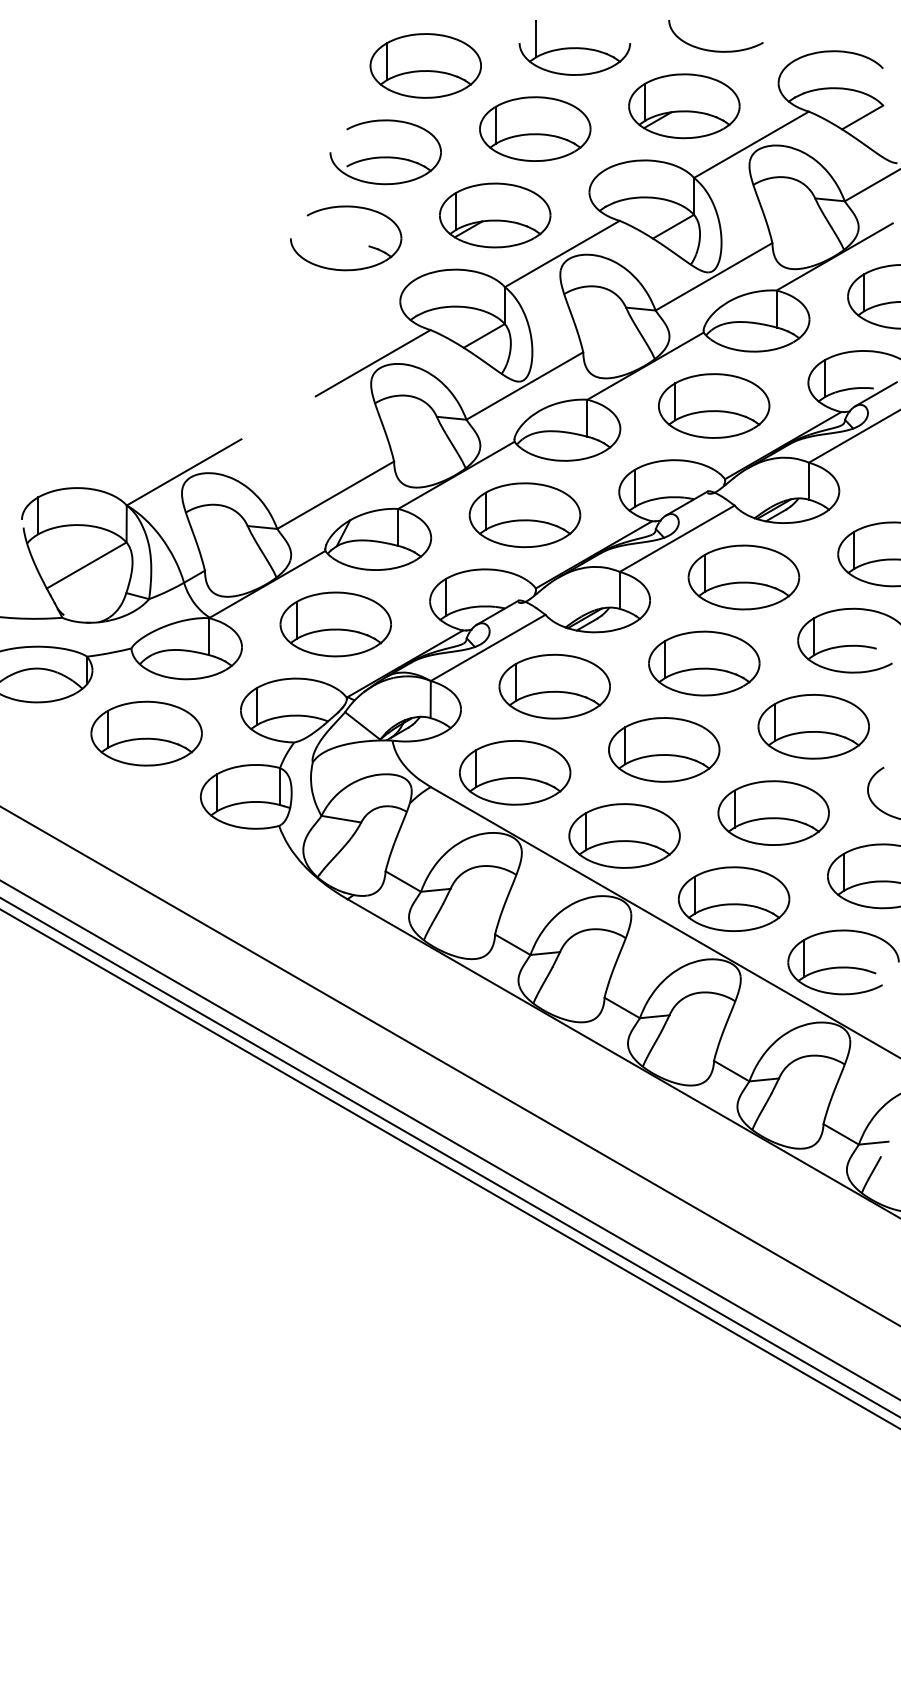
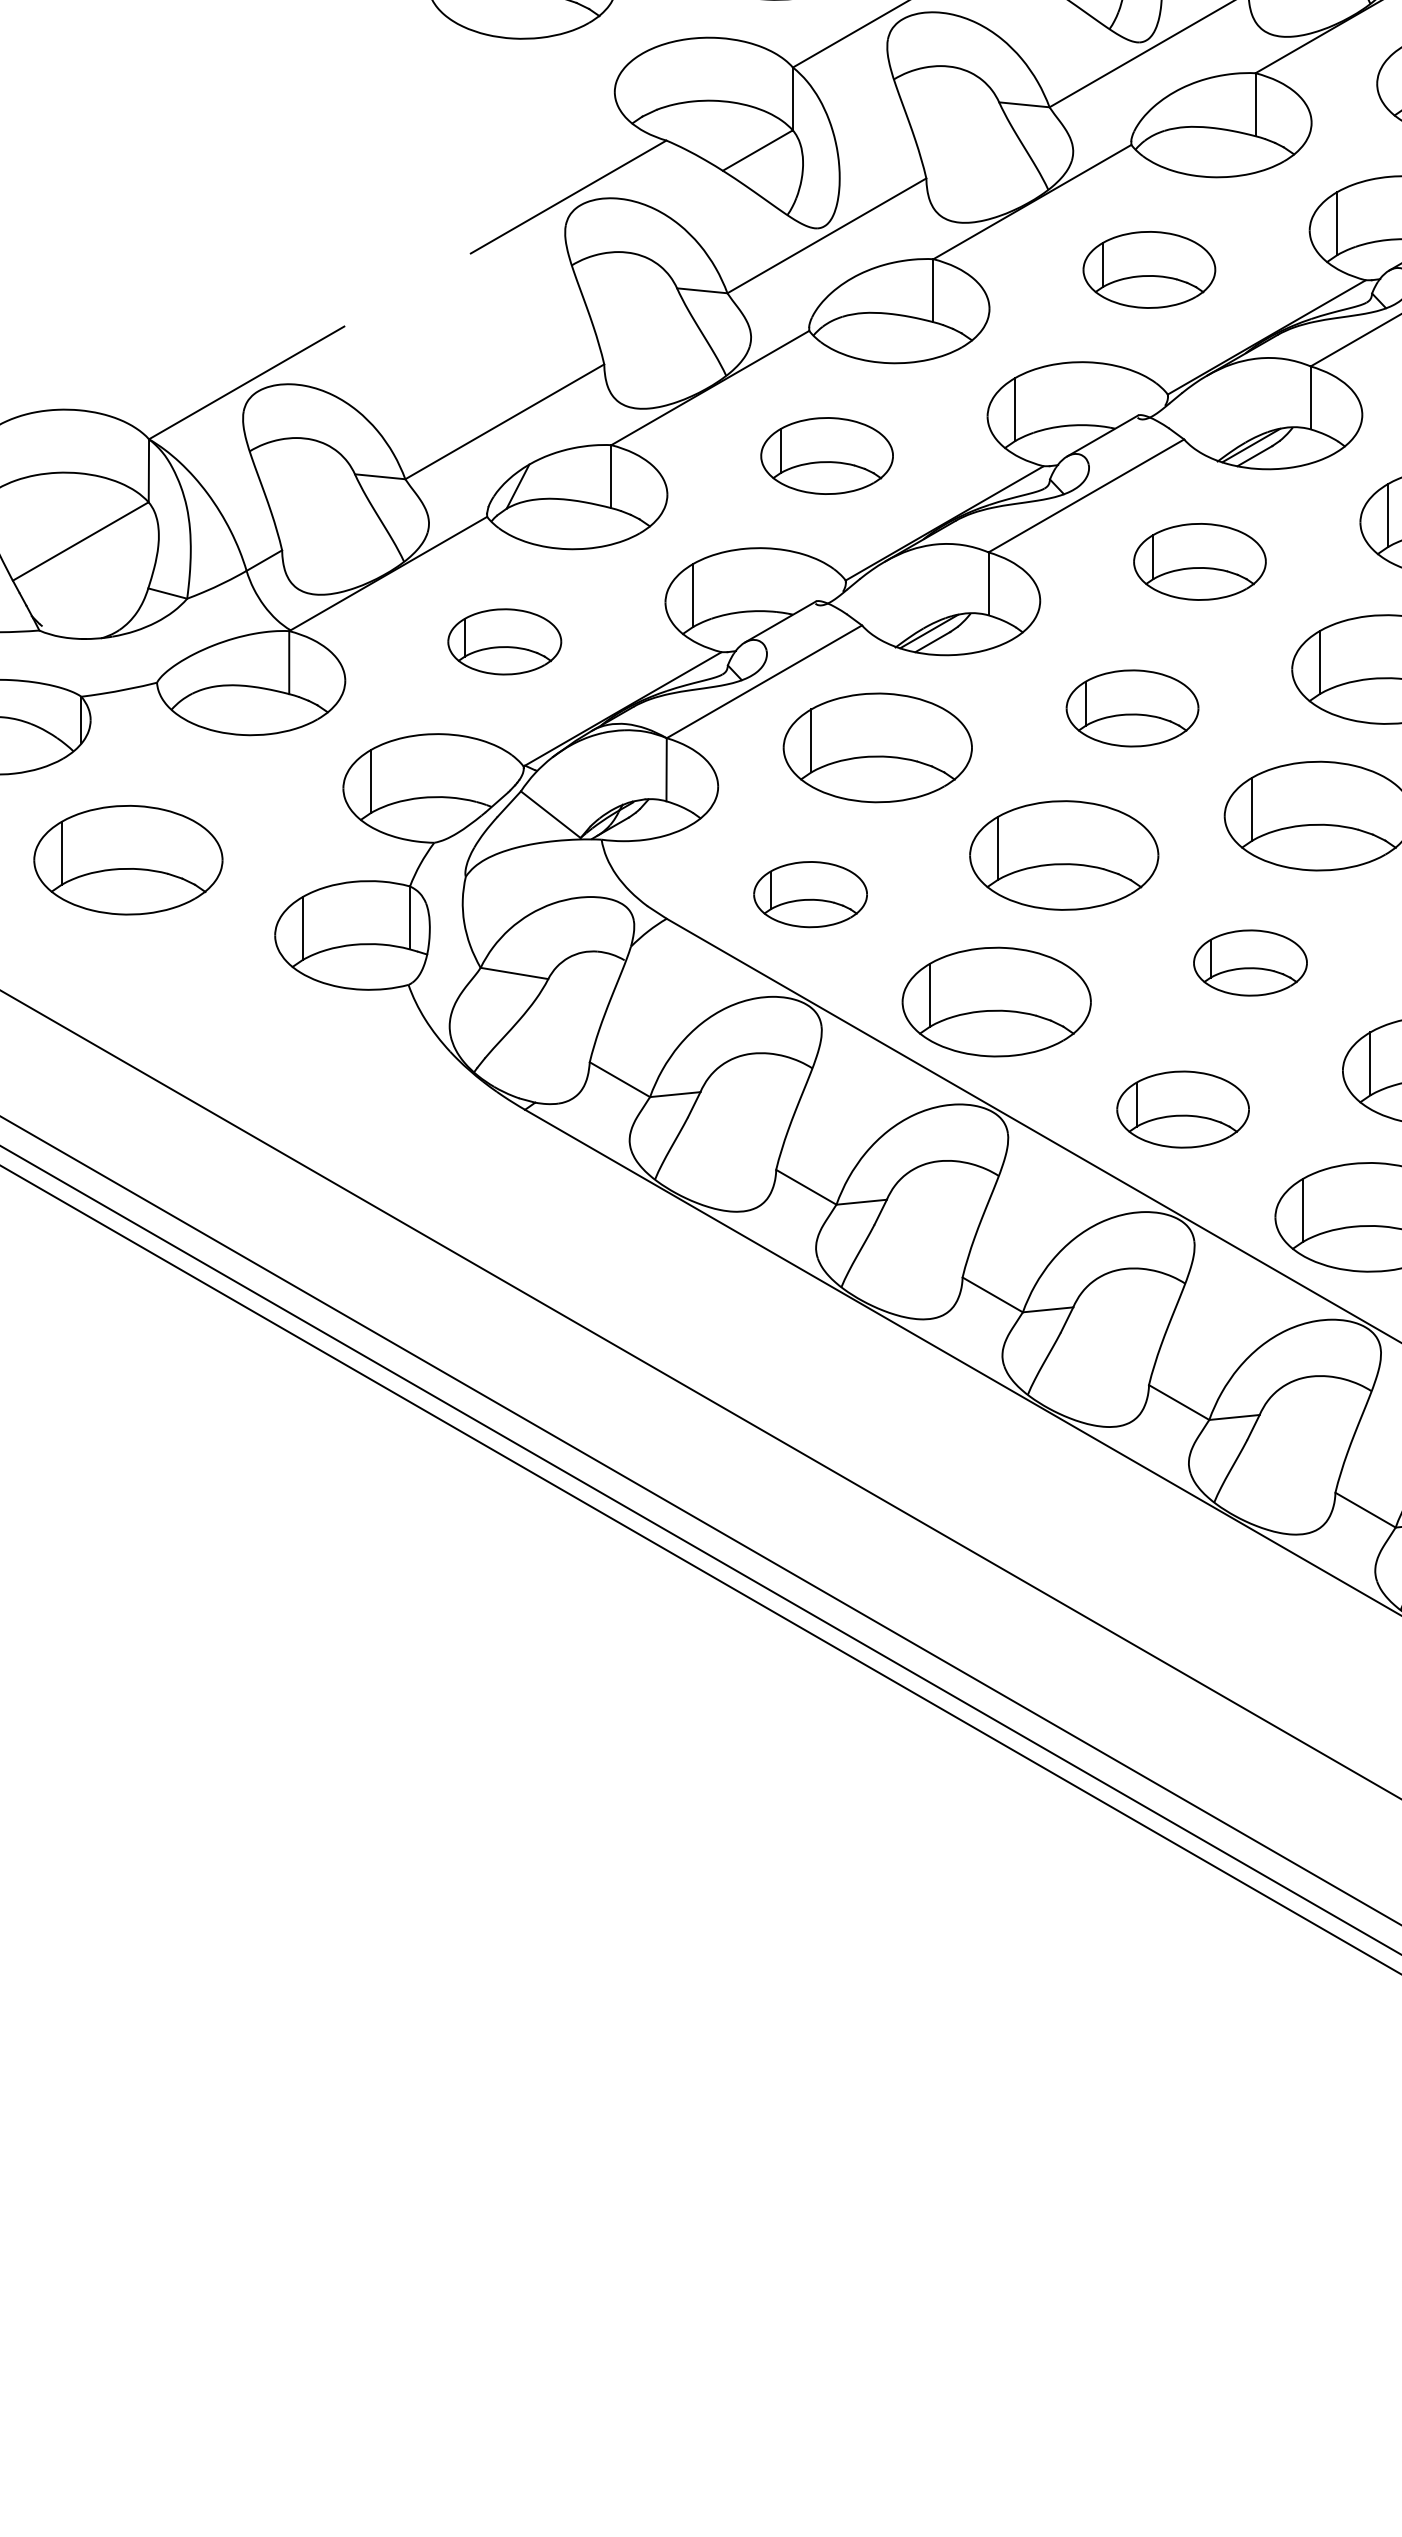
part: (714, 405) -> (1149, 269), size x0.7
part: (524, 515) -> (826, 456), size x0.7
part: (743, 577) -> (1199, 561), size x0.7
part: (335, 624) -> (504, 641), size x0.6
part: (704, 663) -> (1132, 708), size x0.7
part: (146, 733) -> (128, 859), moved
part: (515, 772) -> (810, 893), size x0.6
part: (773, 812) -> (1250, 962), size x0.6
part: (733, 898) -> (1182, 1108), size x0.7

